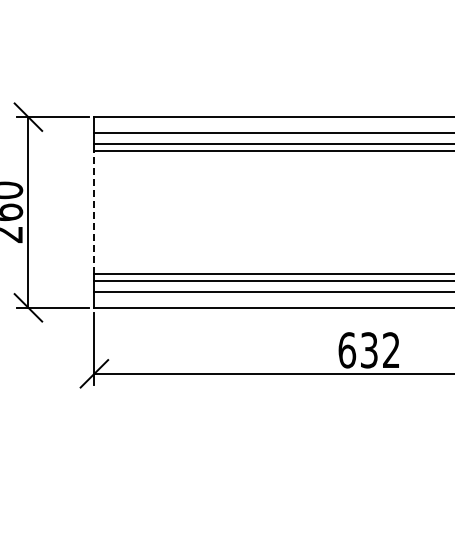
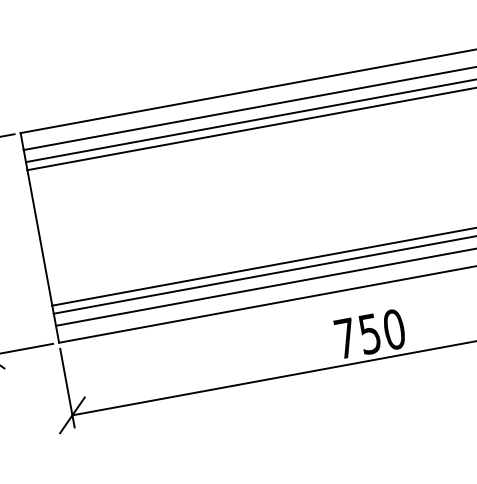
line: (94, 212) -> (39, 237), dashed -> solid
text: (369, 350) -> (370, 334), 632 -> 750

